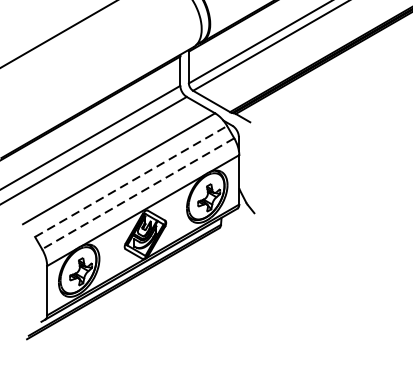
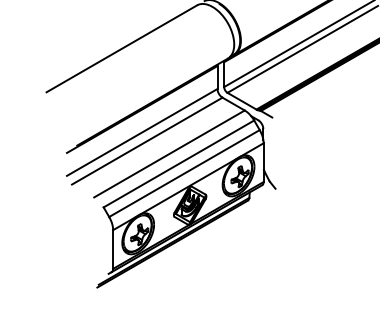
line: (130, 180) -> (178, 163), dashed -> solid
line: (138, 193) -> (184, 173), dashed -> solid

